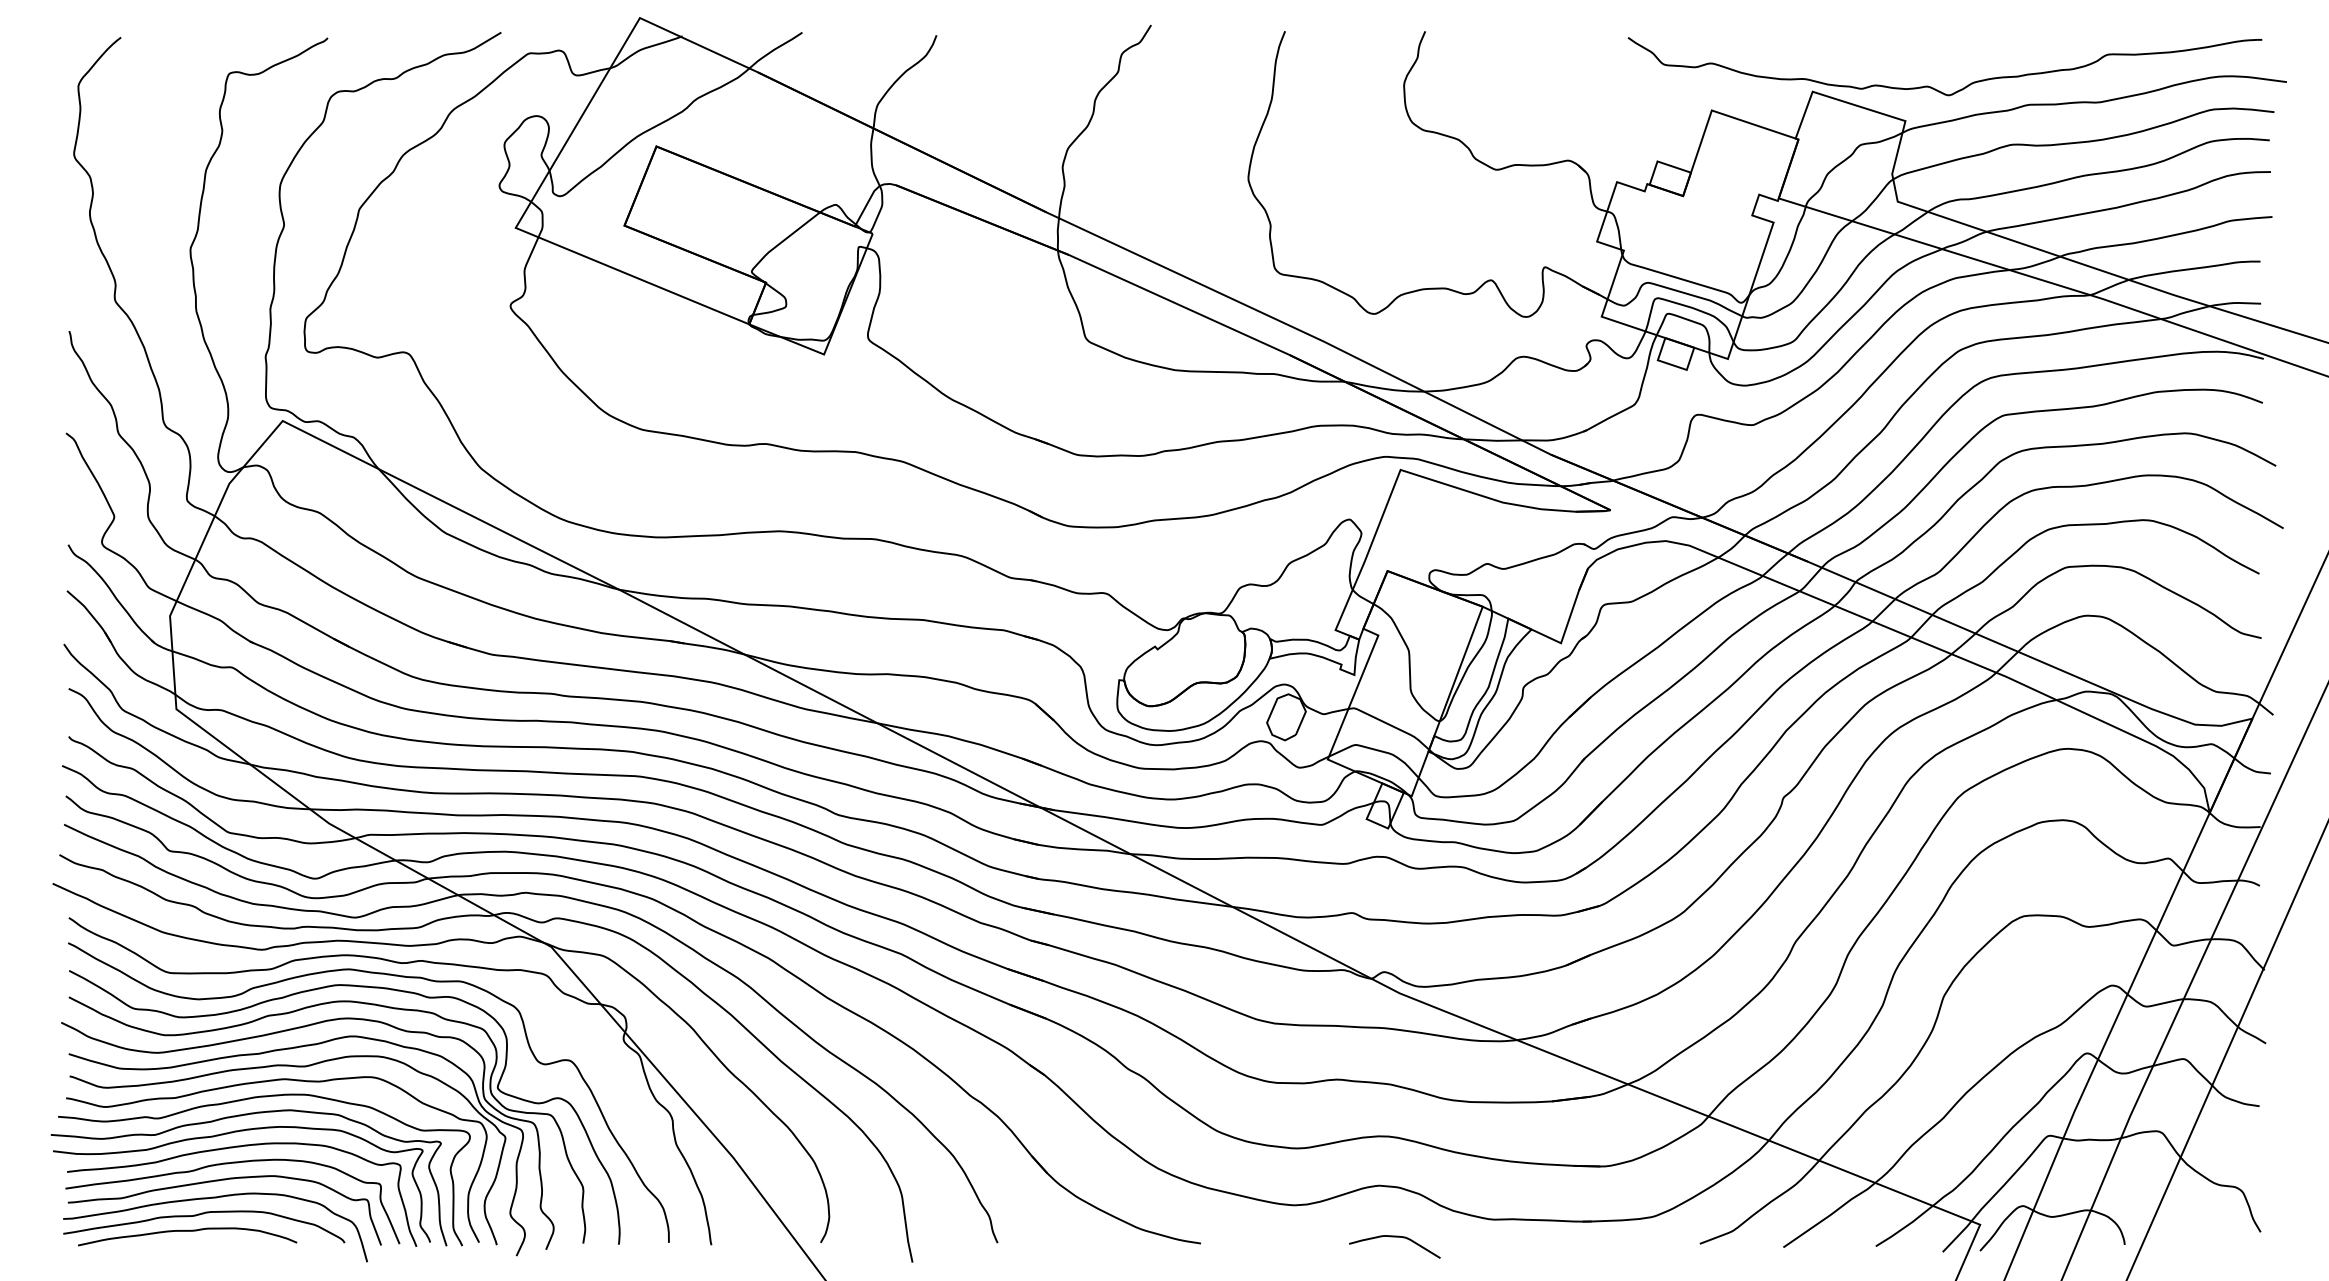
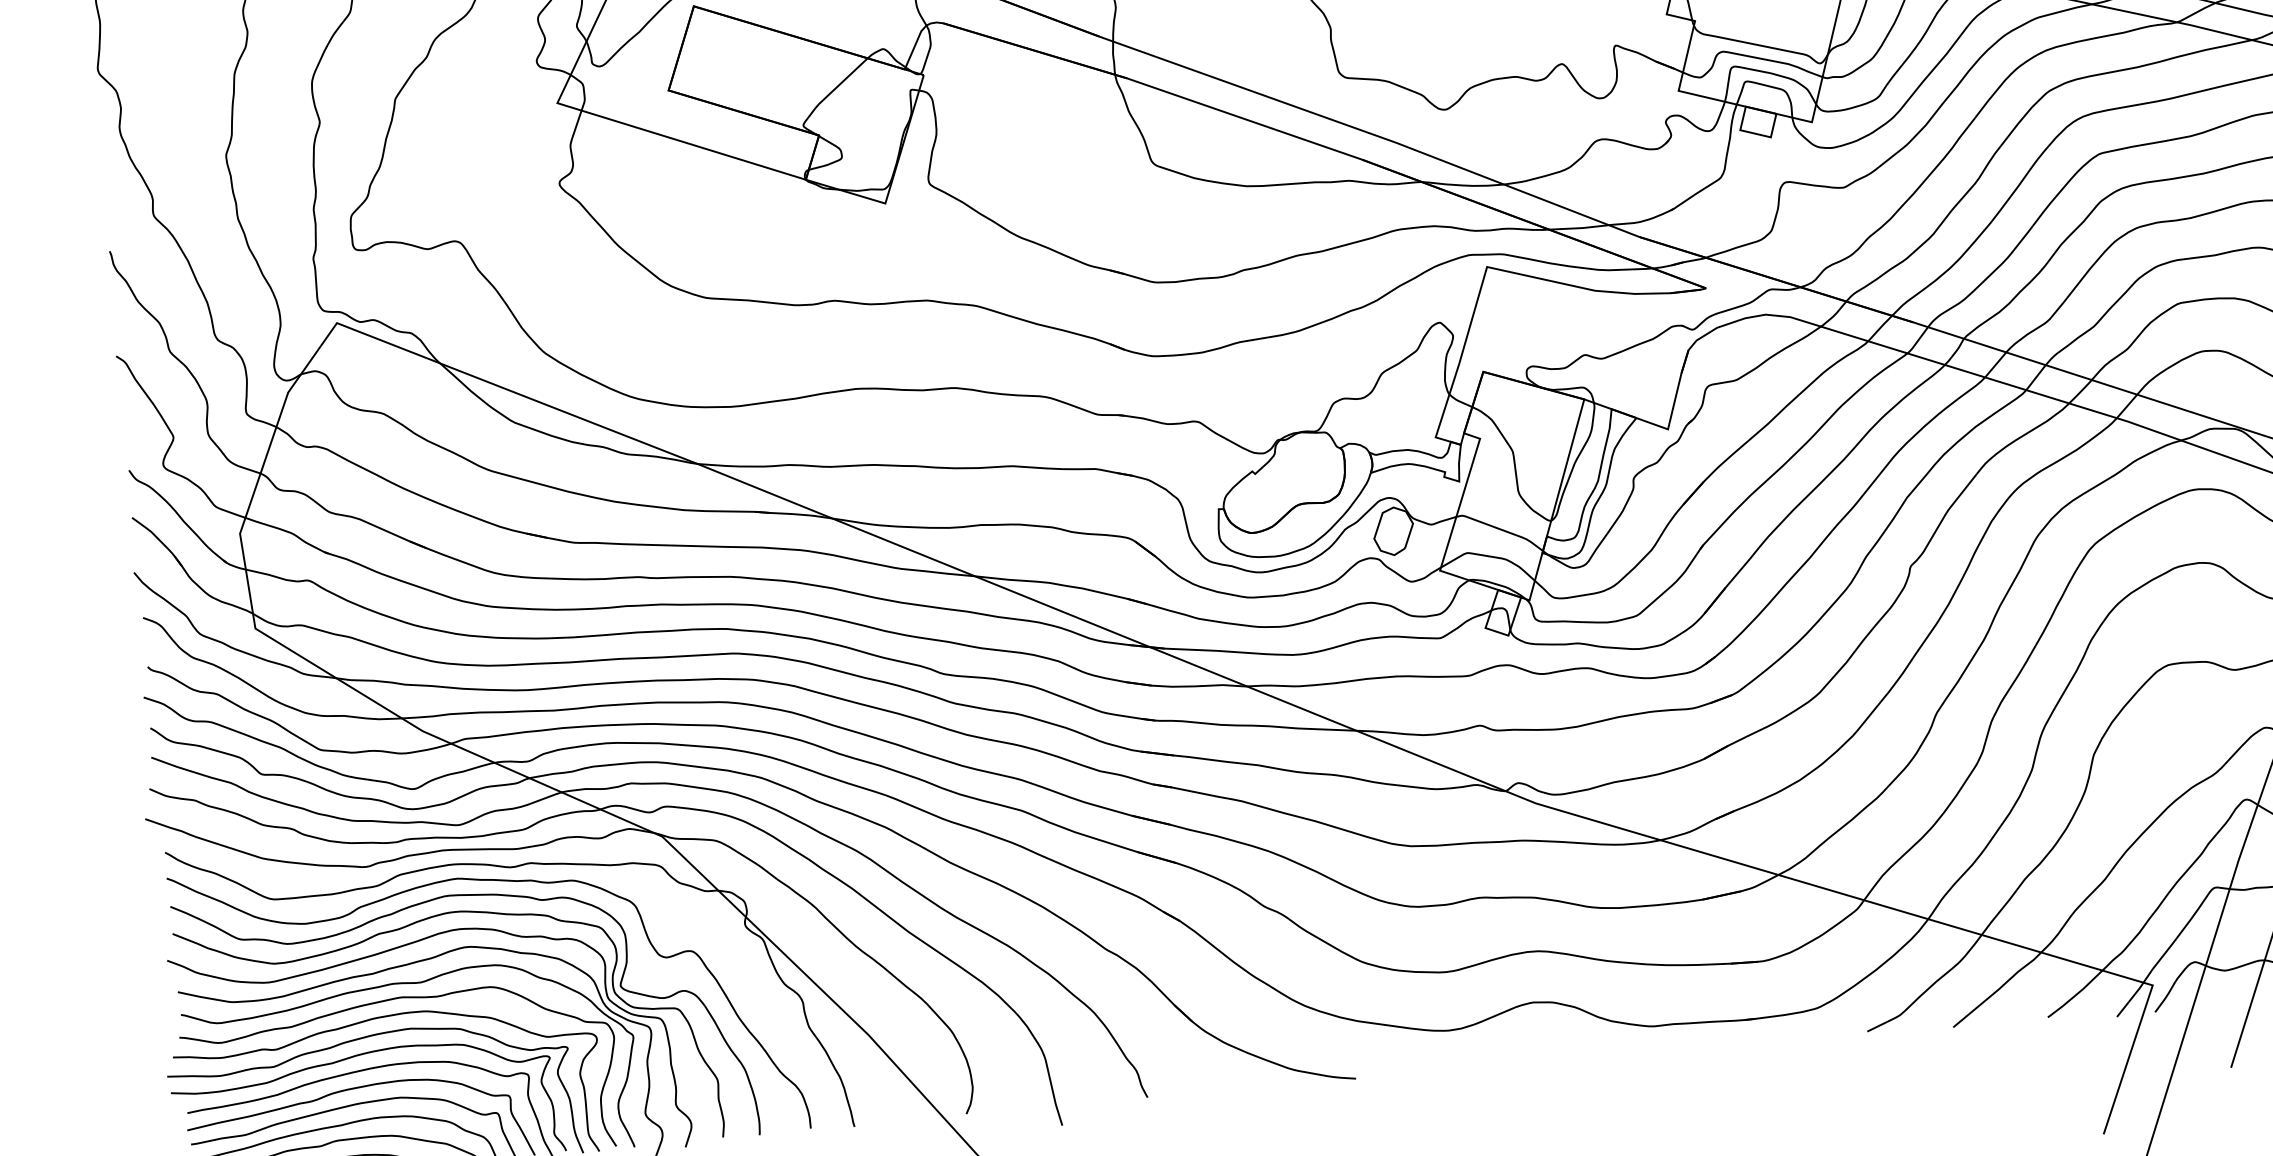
curve: (1394, 1237) -> (1553, 1054), removed

